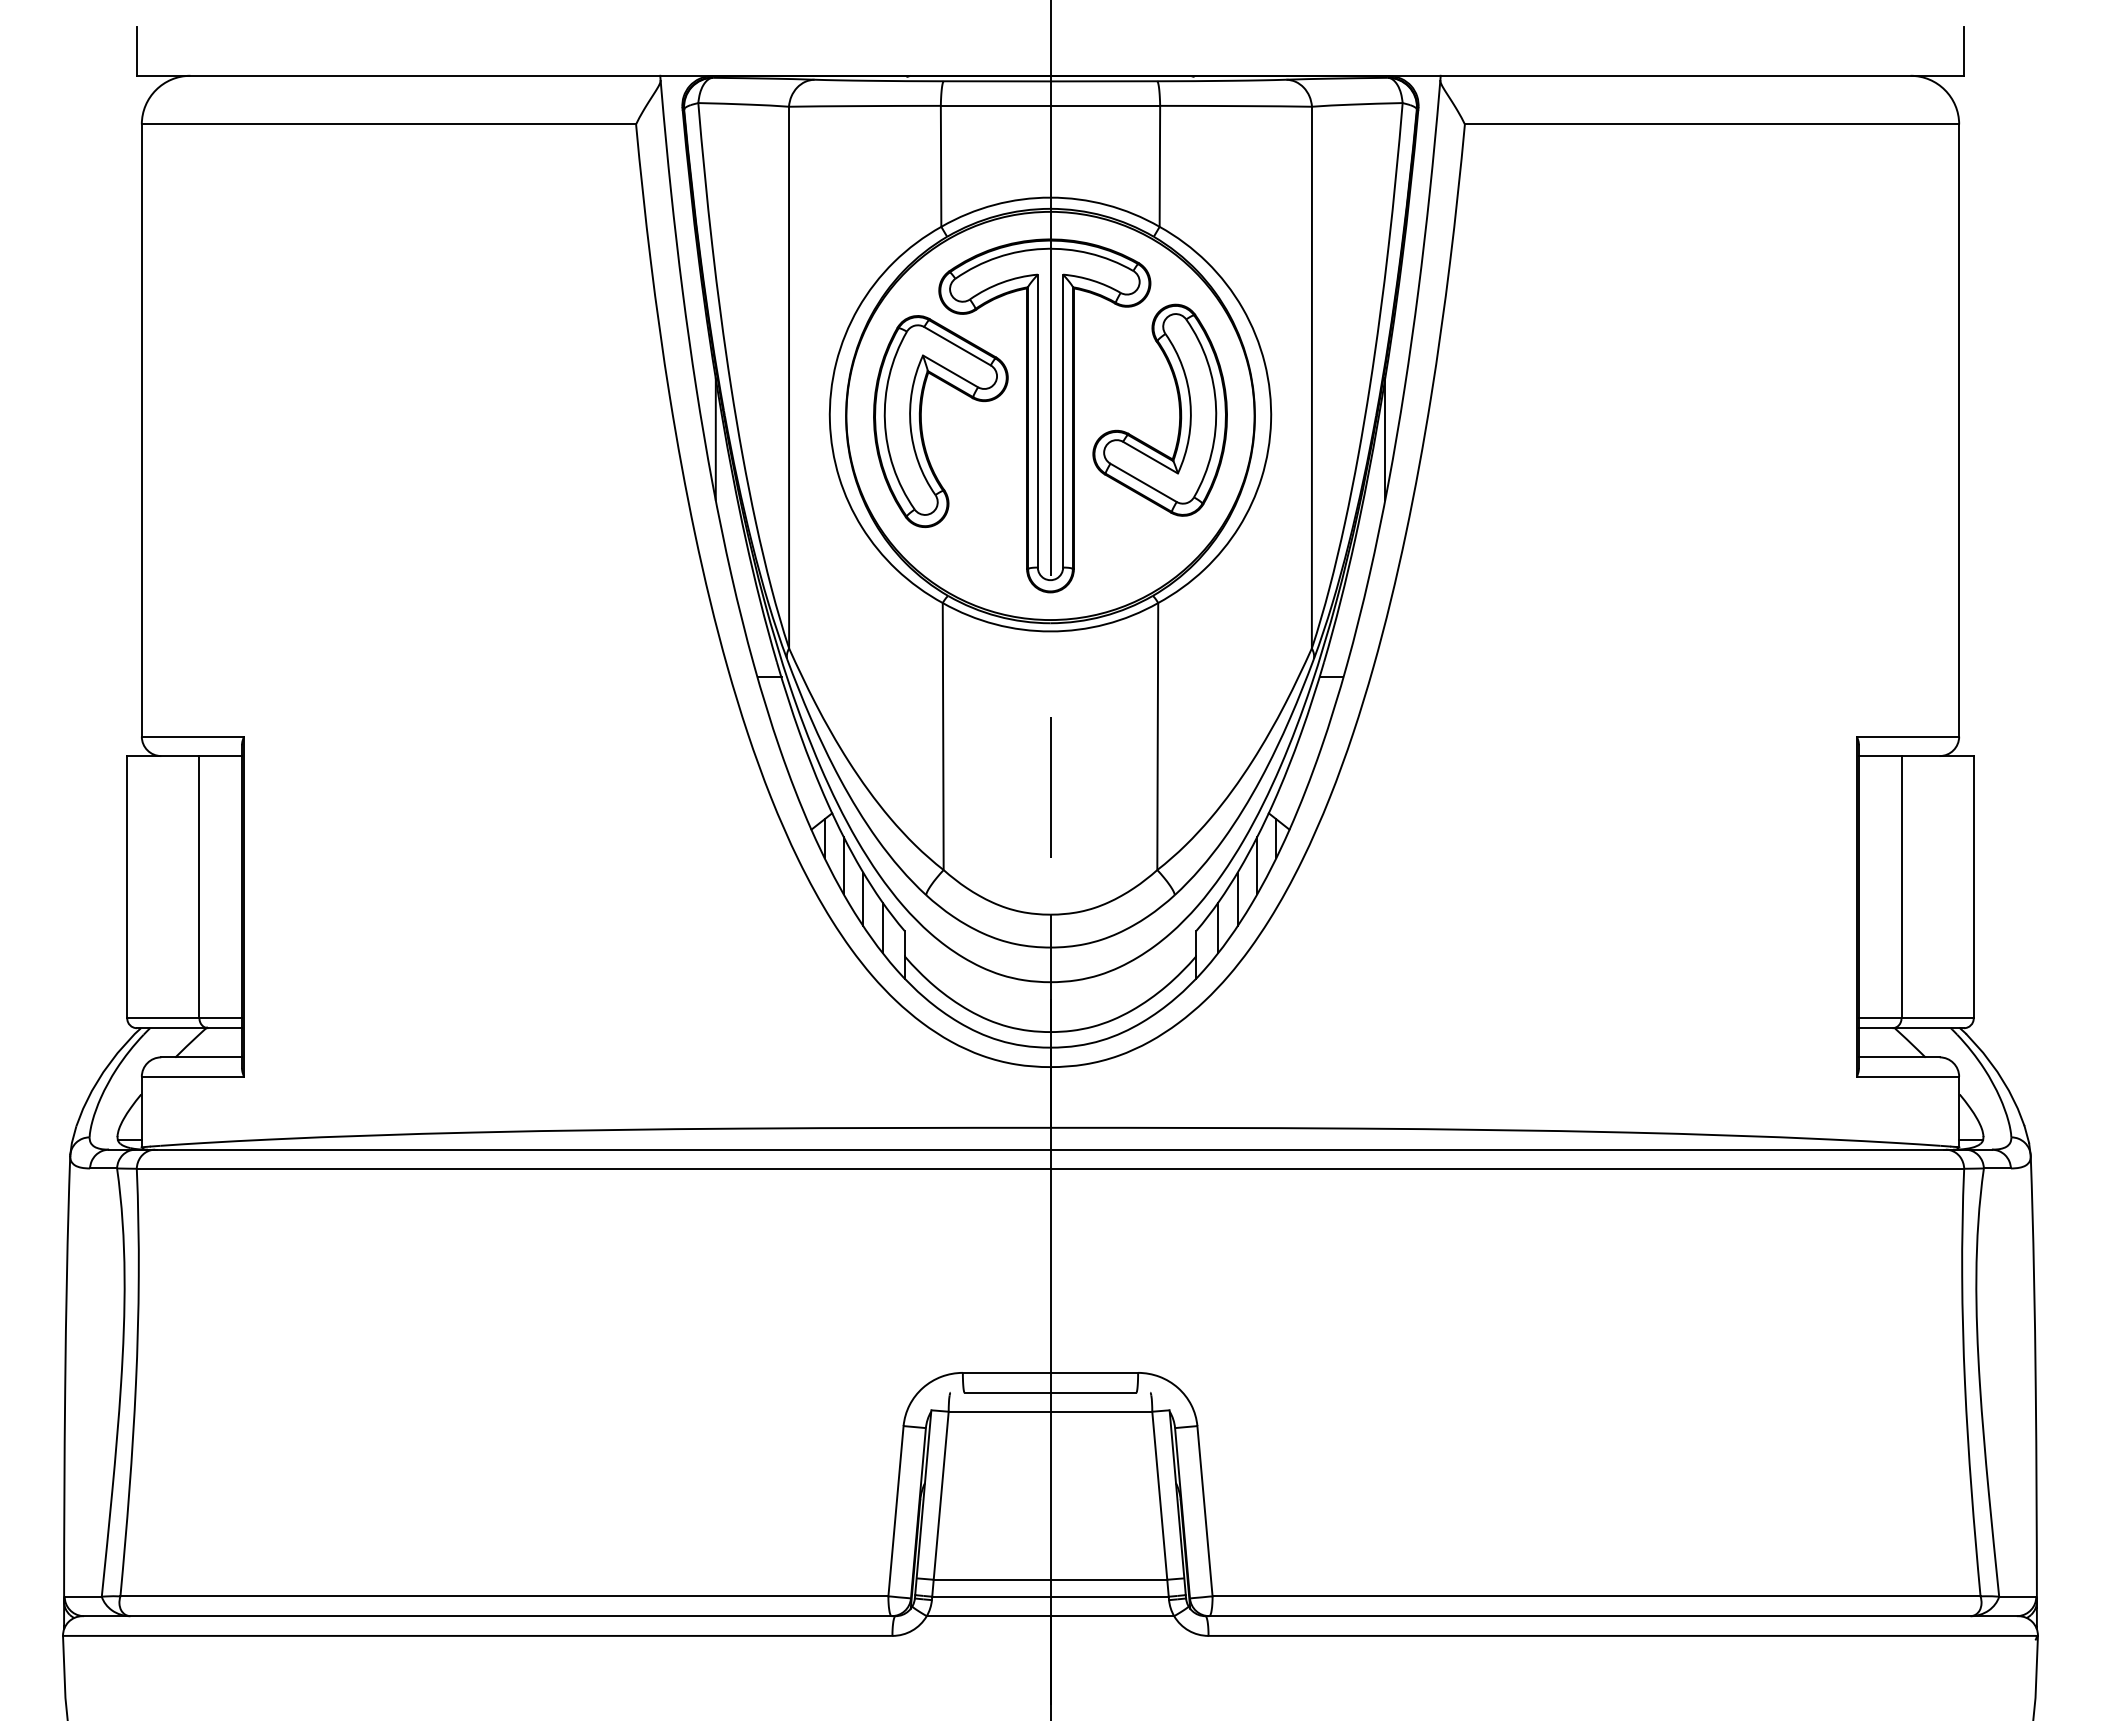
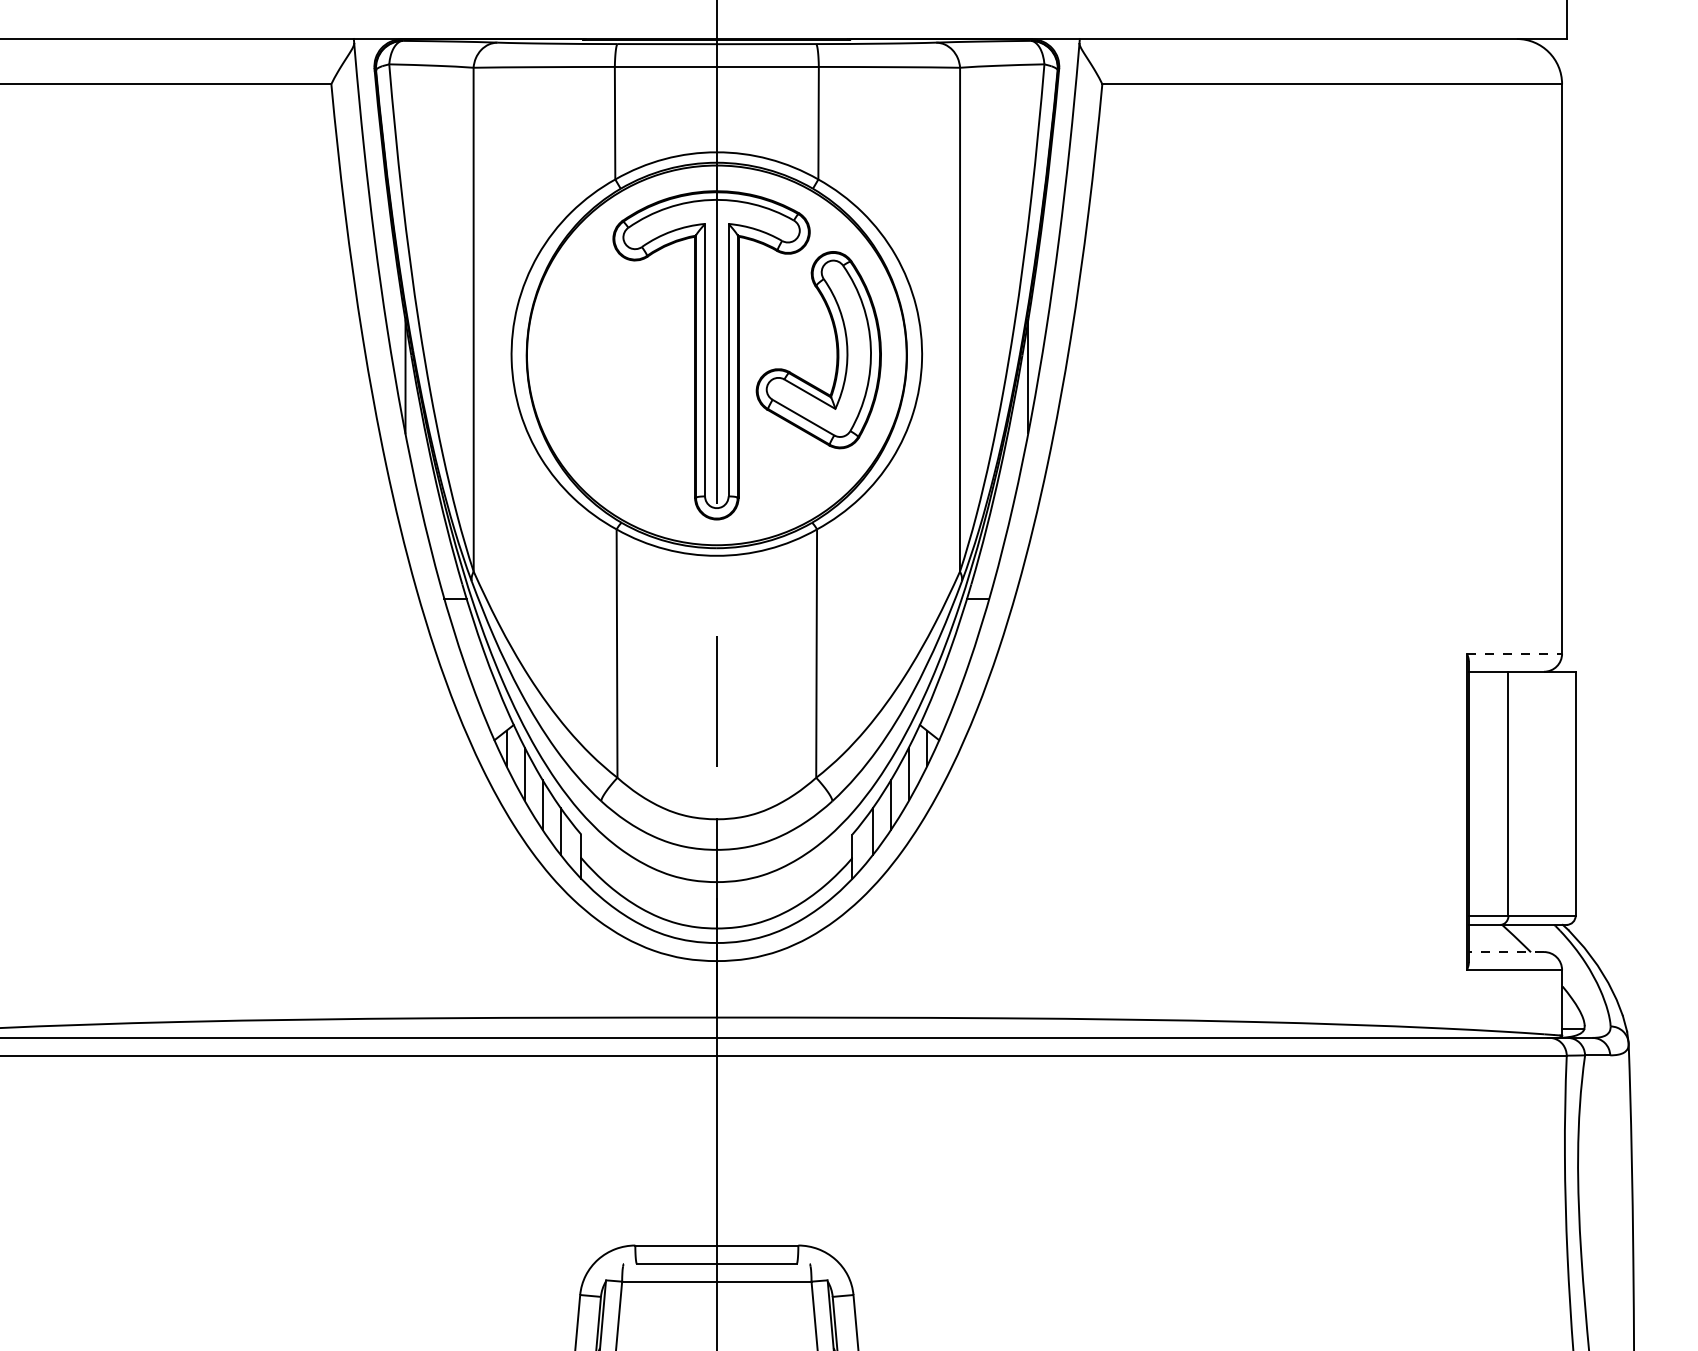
part: (922, 424) -> (597, 363), removed
line: (1908, 736) -> (1514, 653), solid -> dashed
line: (1898, 1057) -> (1505, 952), solid -> dashed

